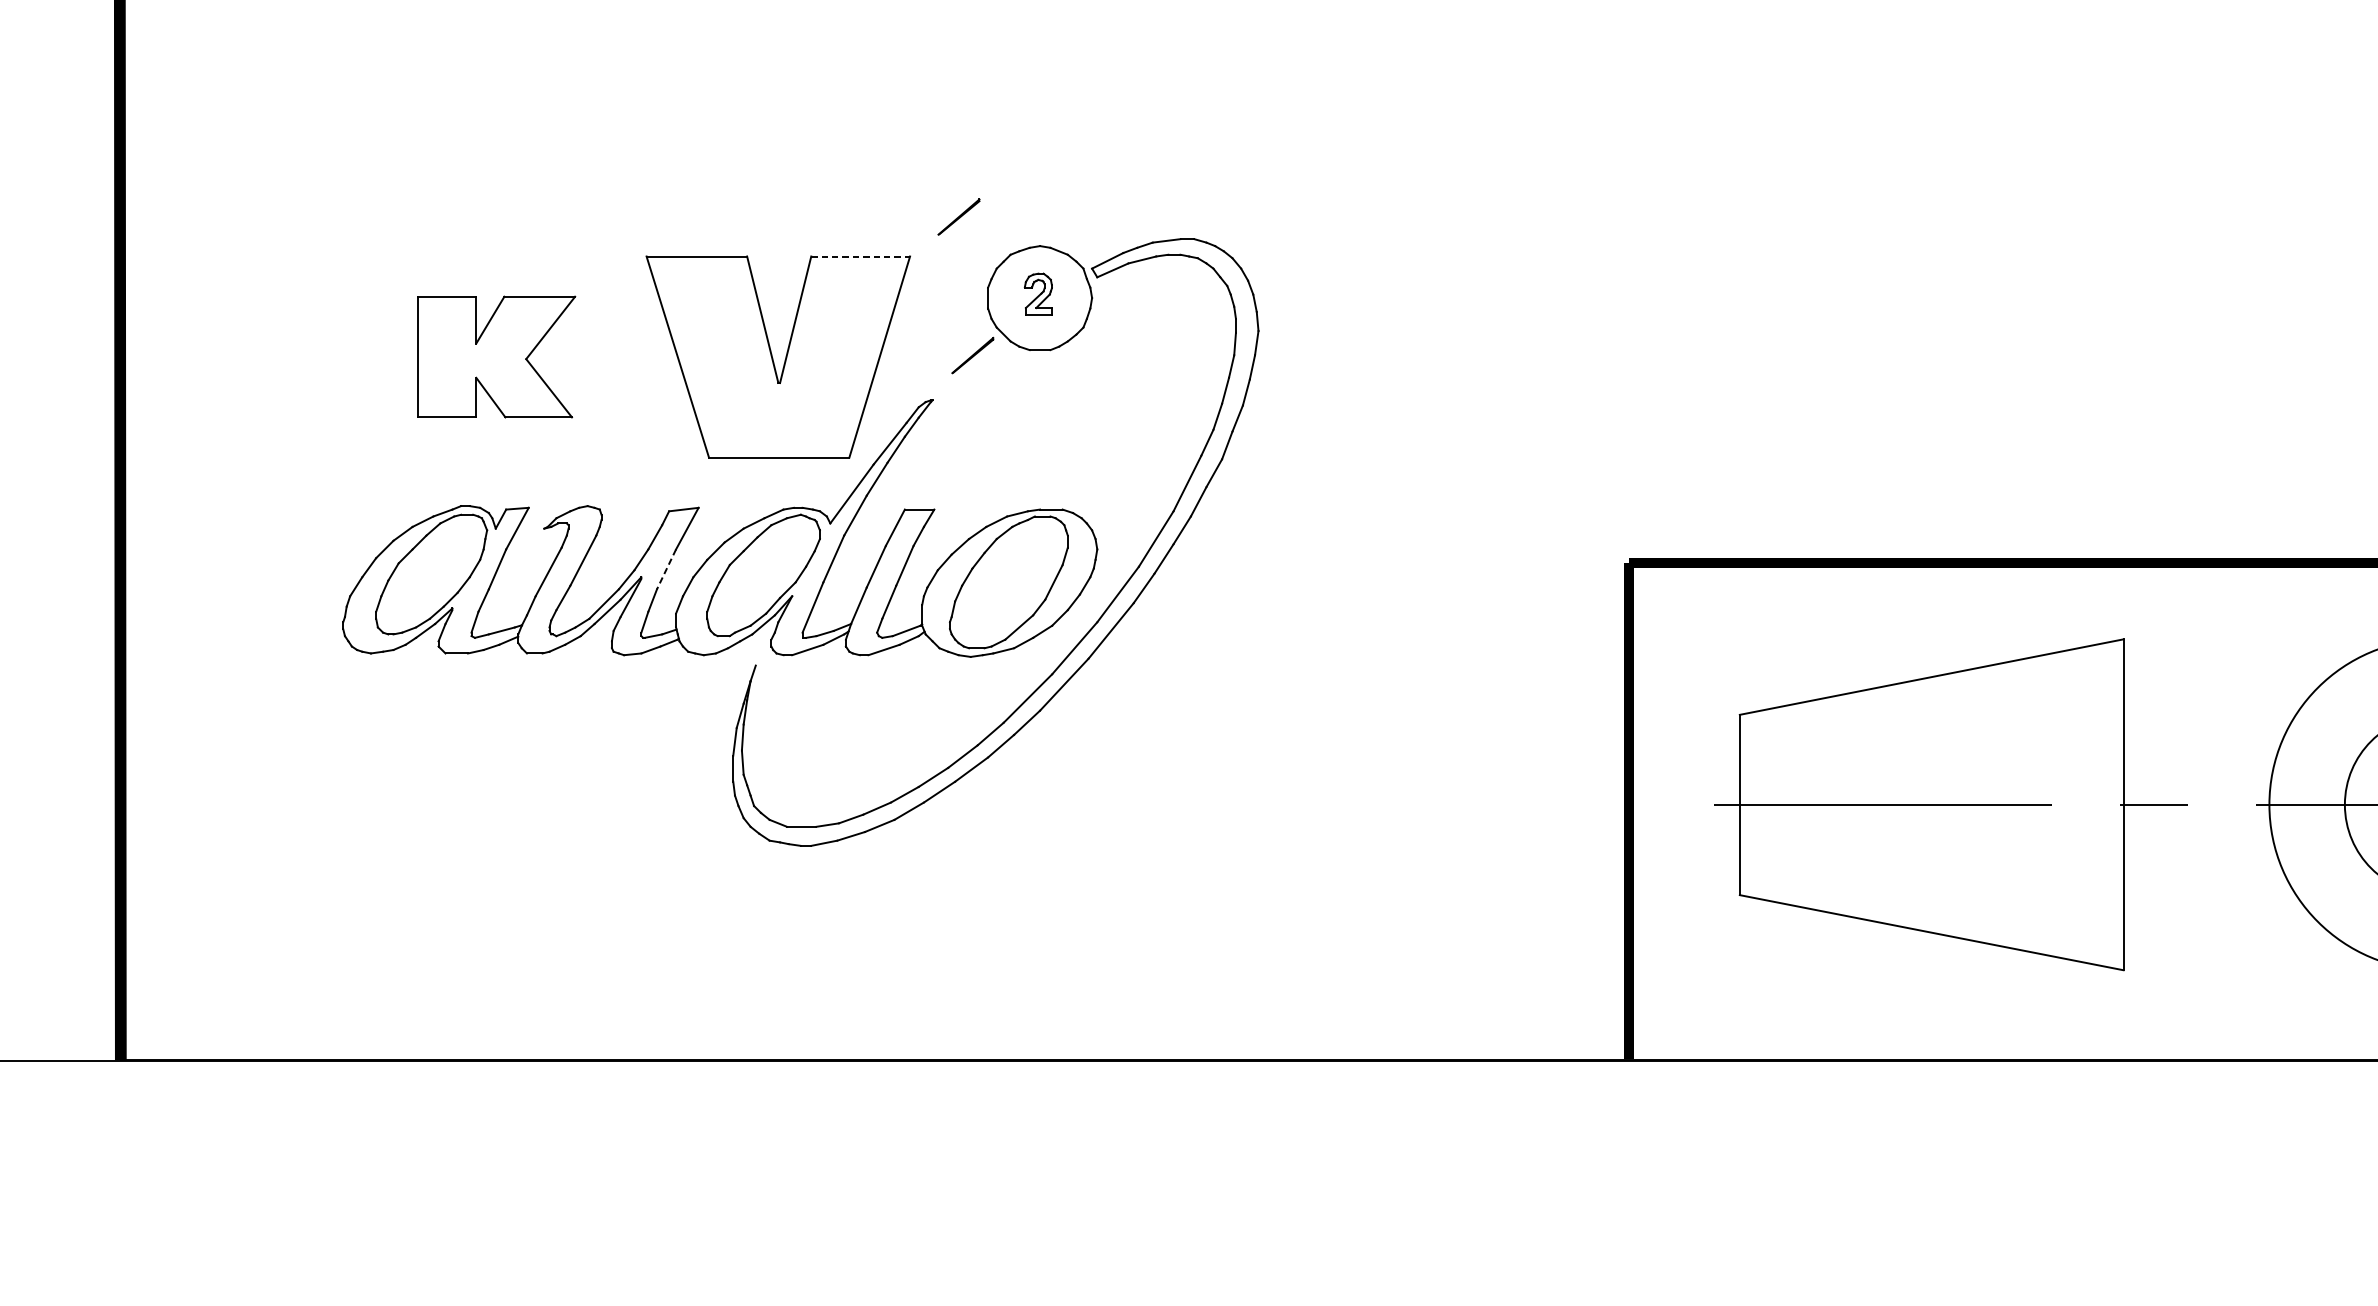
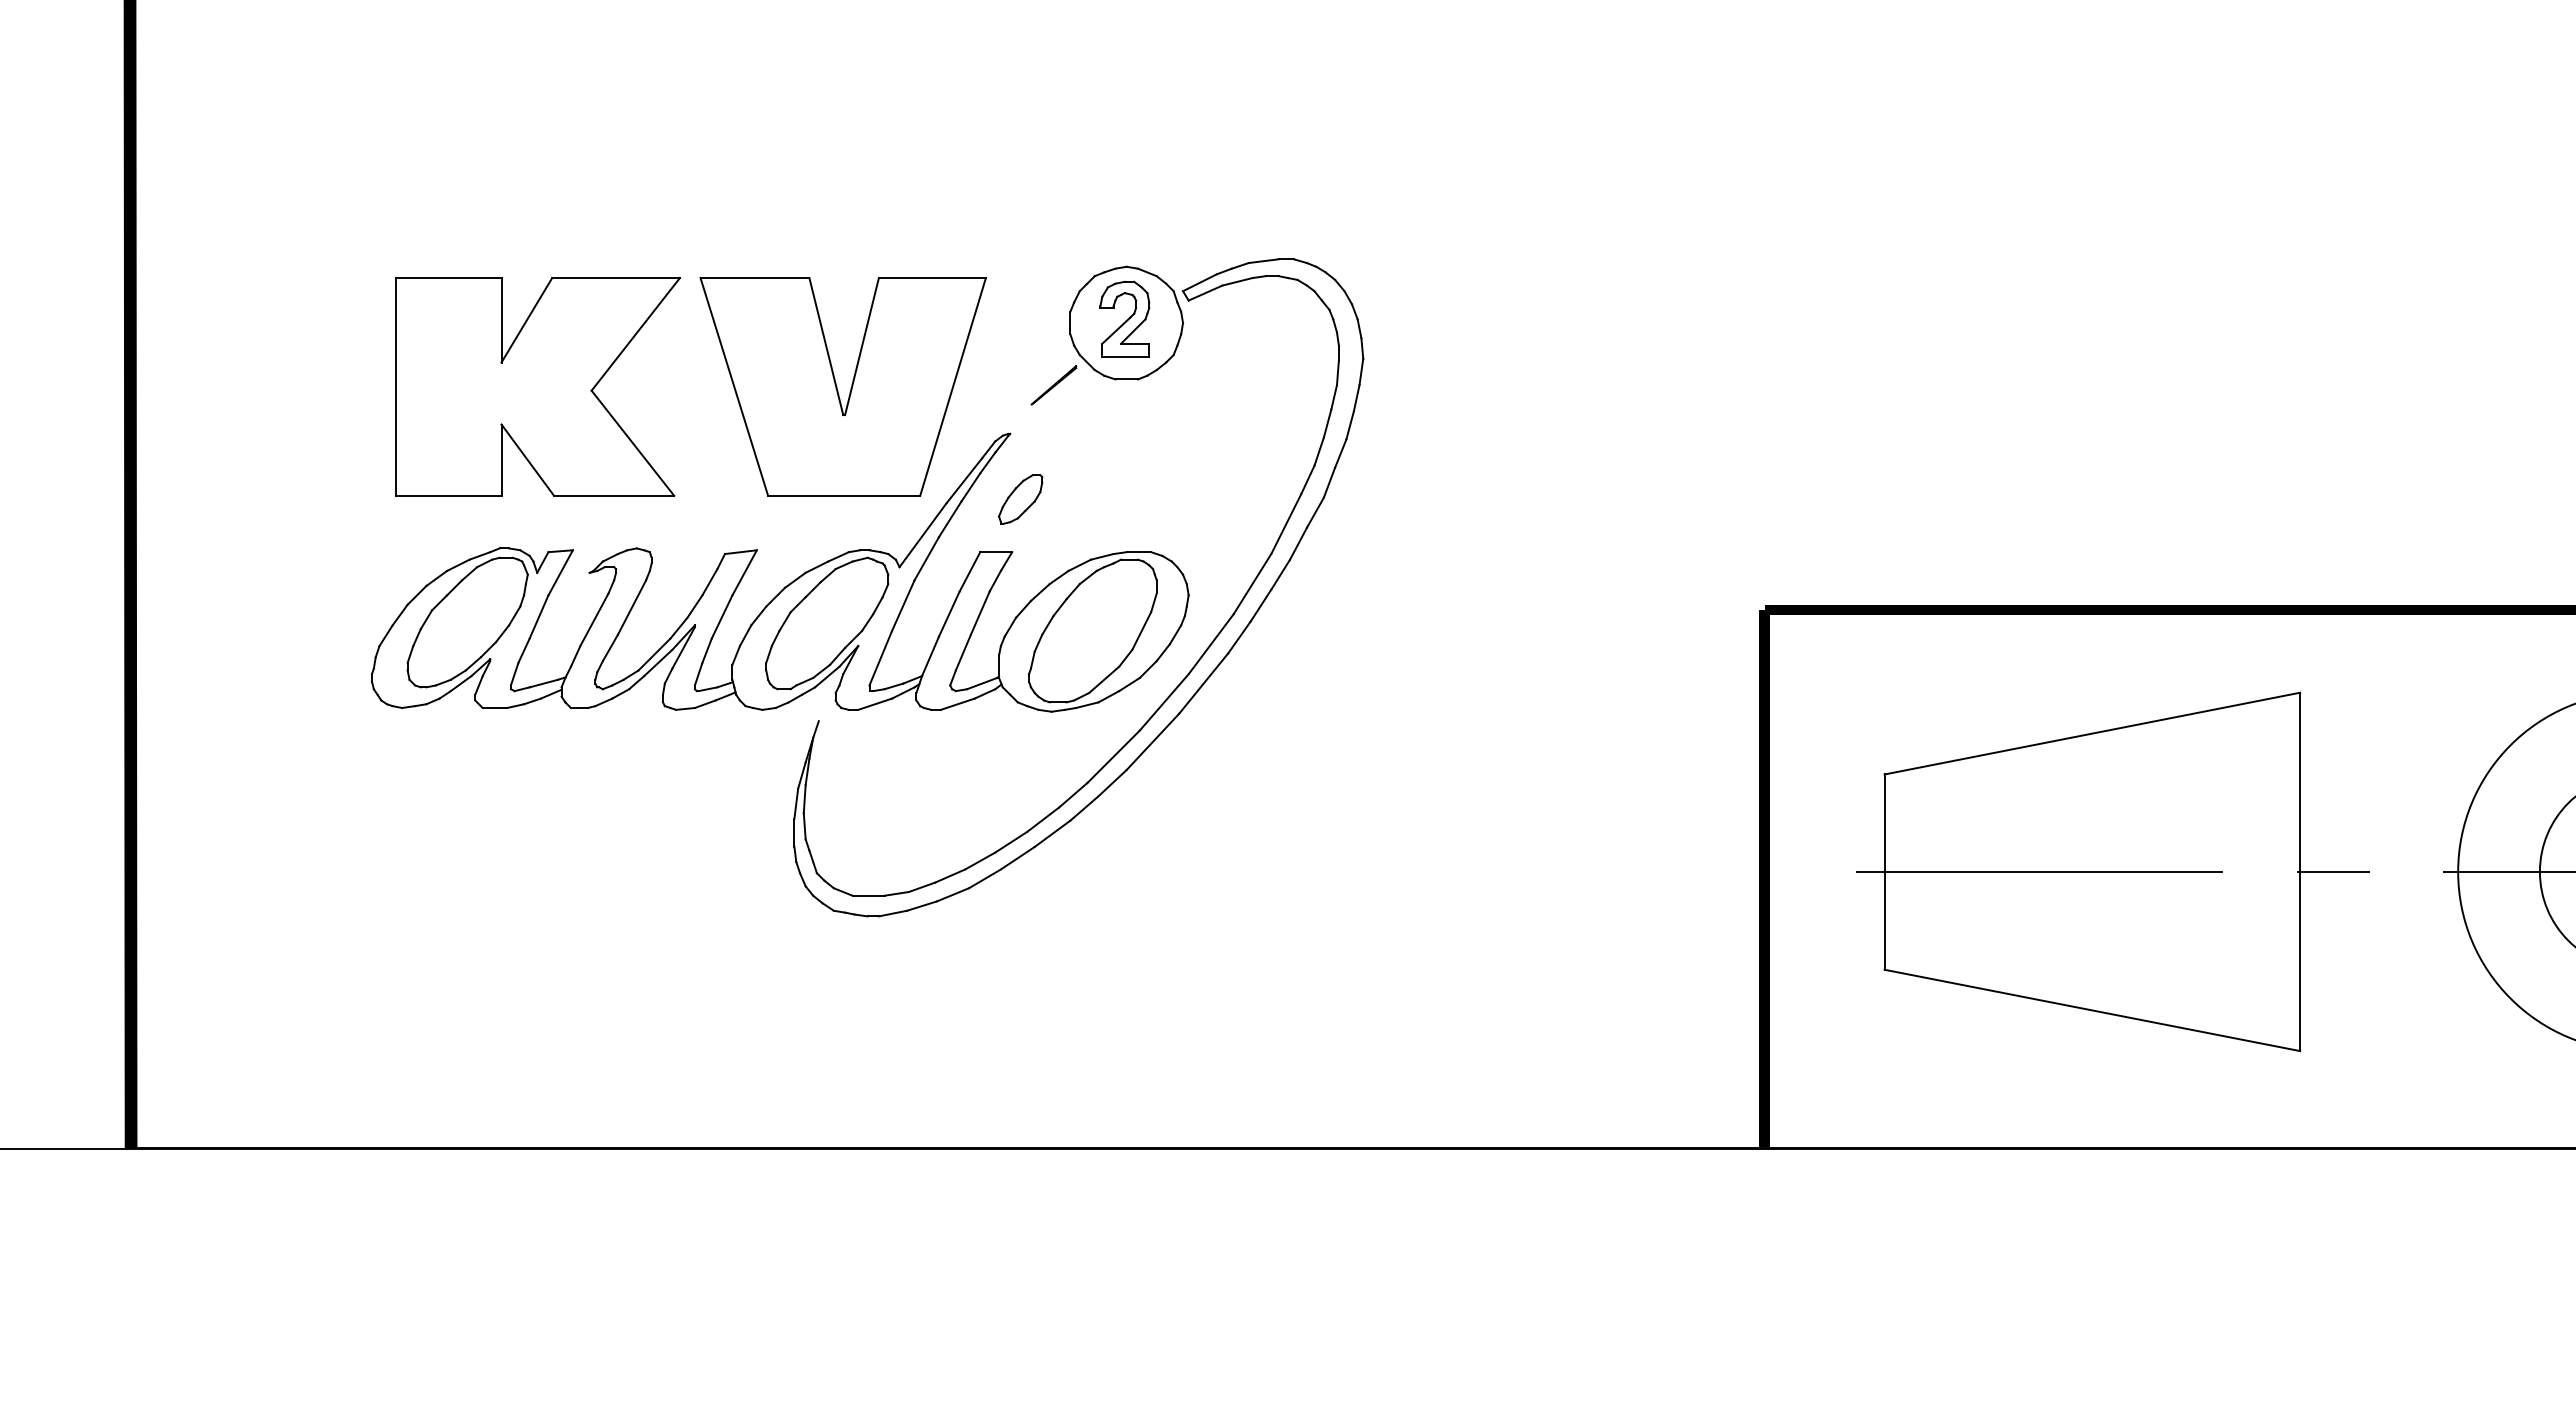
line: (958, 217) -> (1038, 235), removed
line: (860, 256) -> (932, 278), dashed -> solid
part: (1038, 293) -> (1124, 318), size x1.67
part: (496, 356) -> (537, 386), size x1.67
part: (942, 460) -> (1020, 499), added
line: (666, 568) -> (722, 616), dashed -> solid

